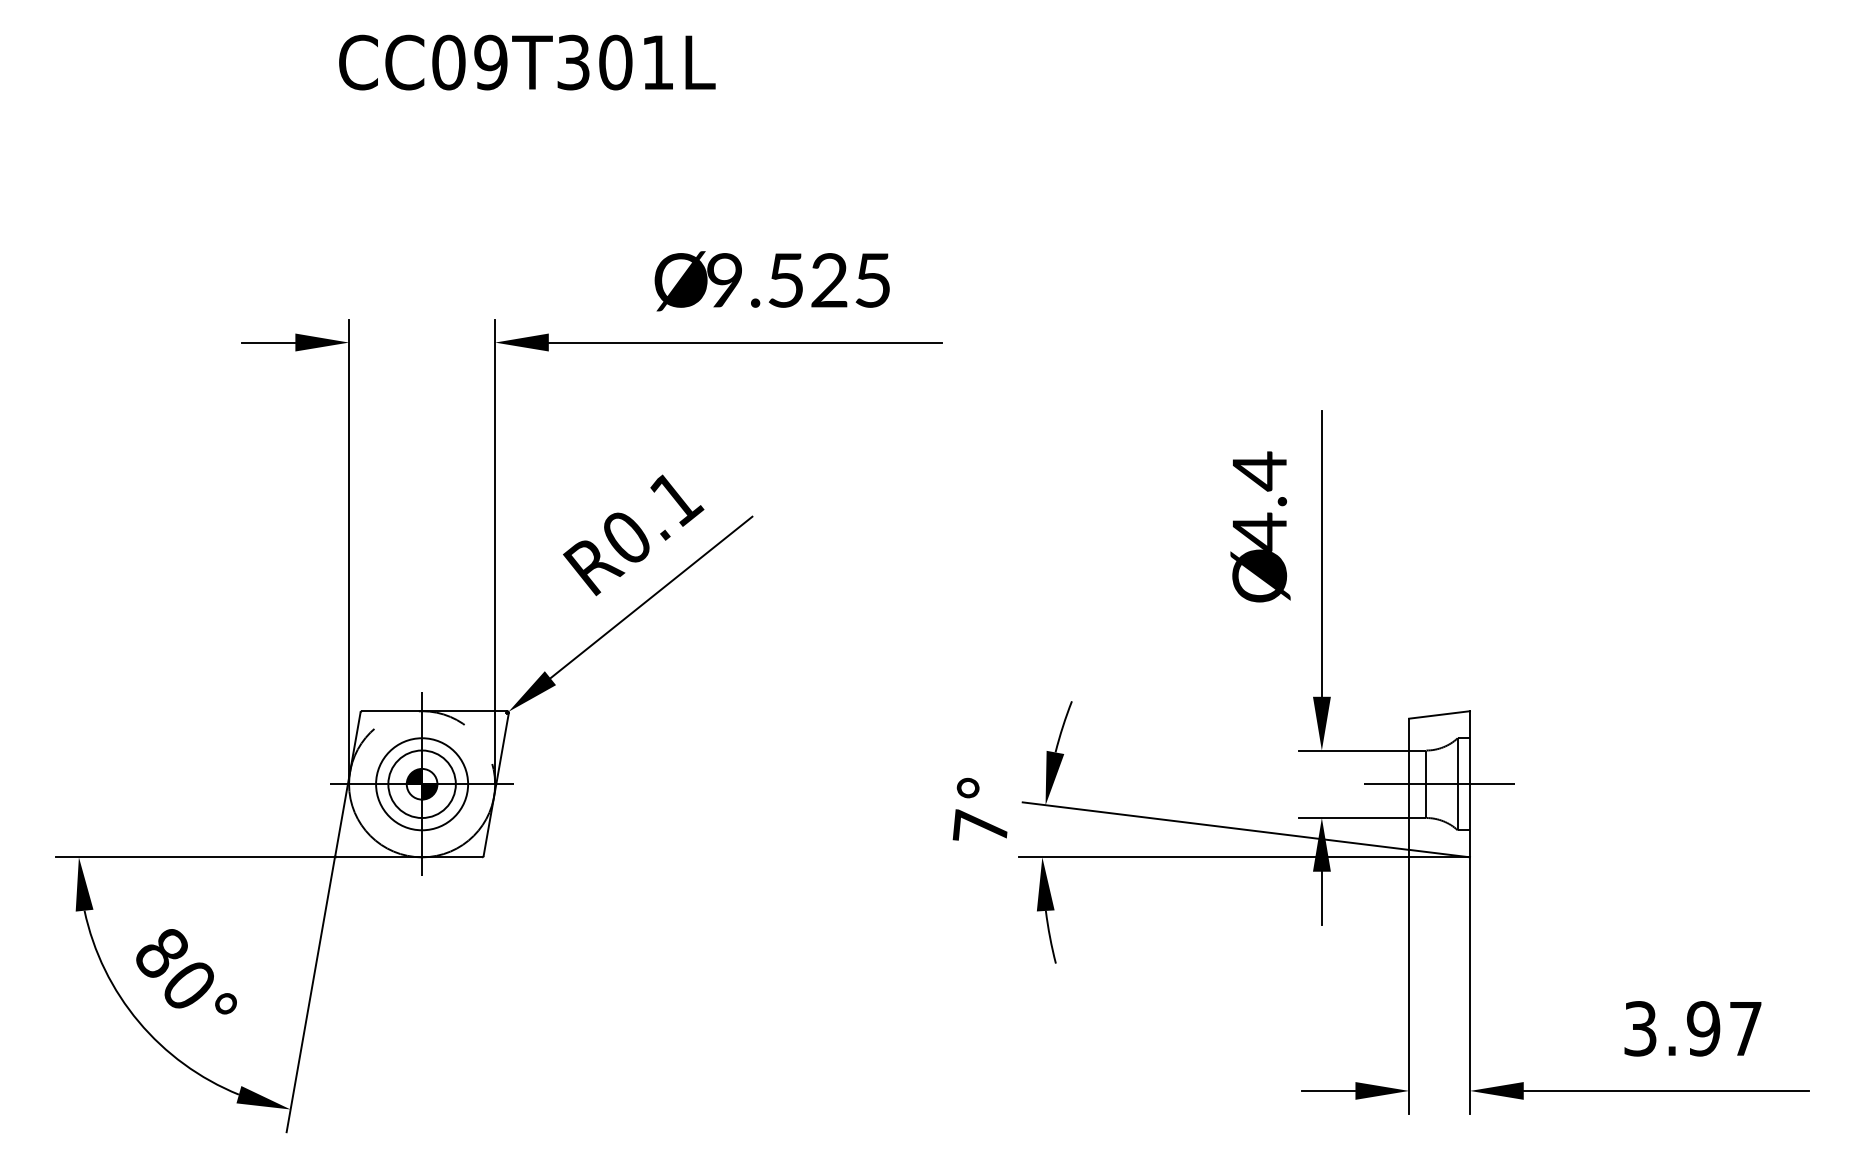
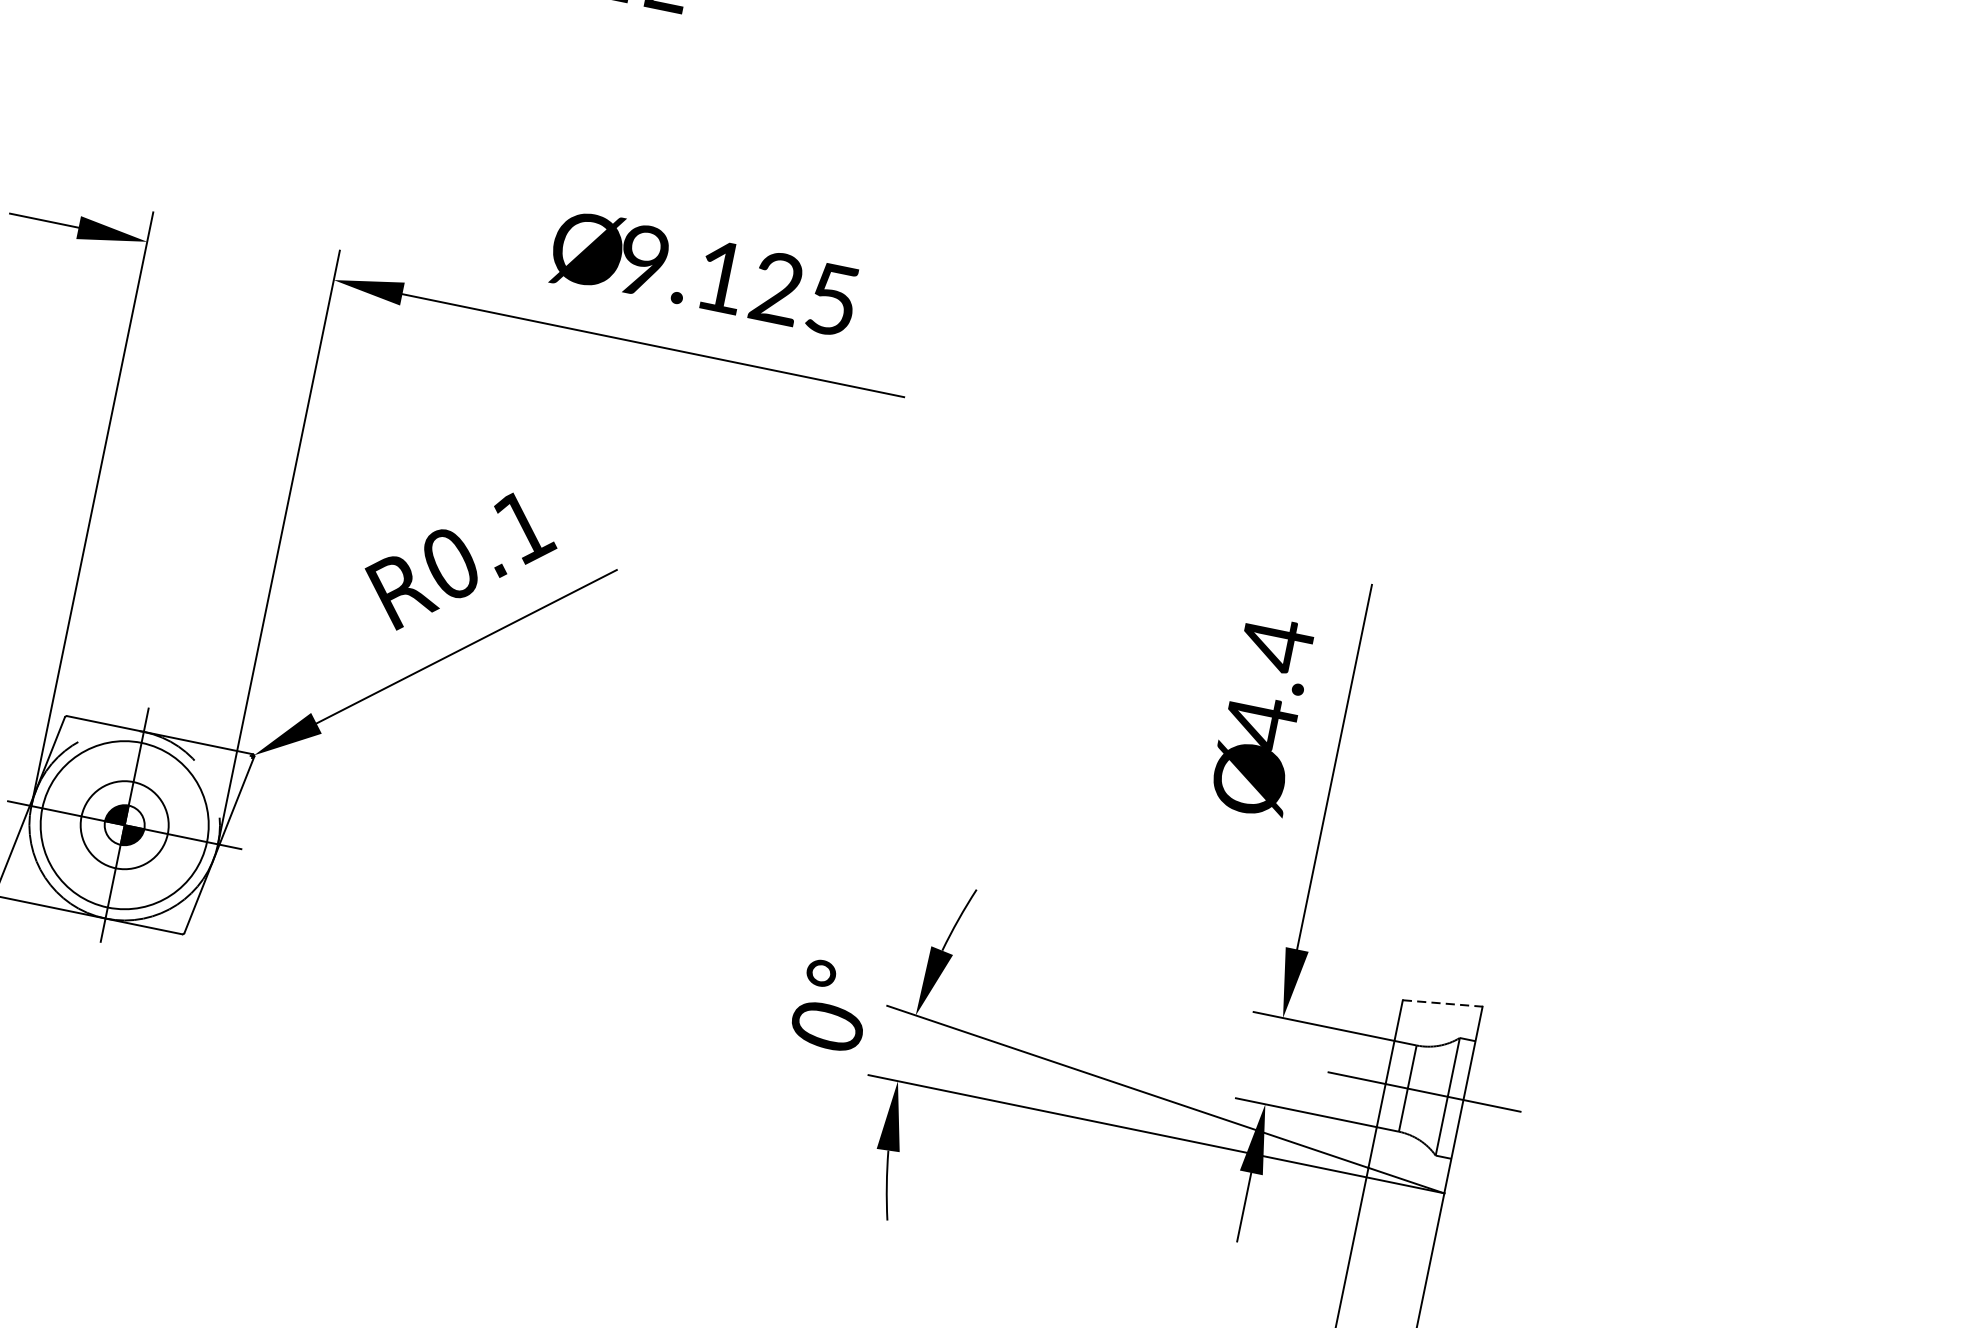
text: (785, 280) -> (721, 276), 9.525 -> 9.125
line: (1439, 714) -> (1442, 1002), solid -> dashed
circle: (422, 784) -> (125, 825), size x1.4
text: (980, 826) -> (827, 1025), 7° -> 0°

